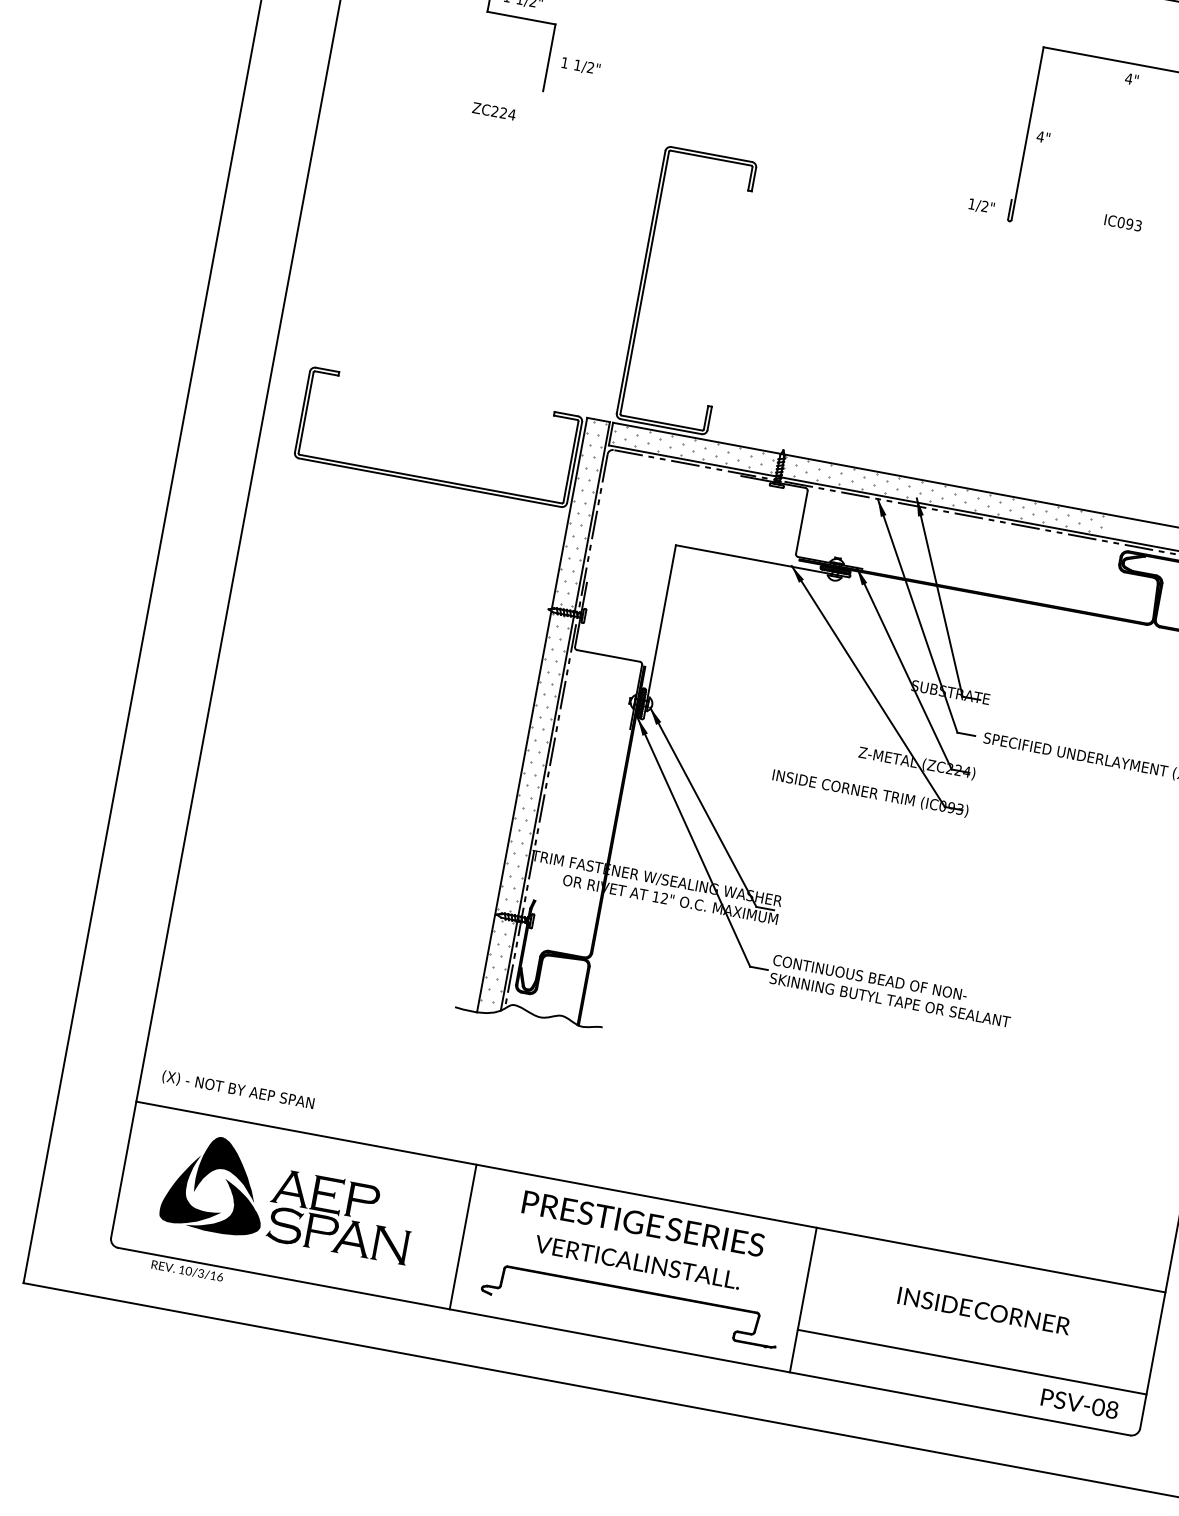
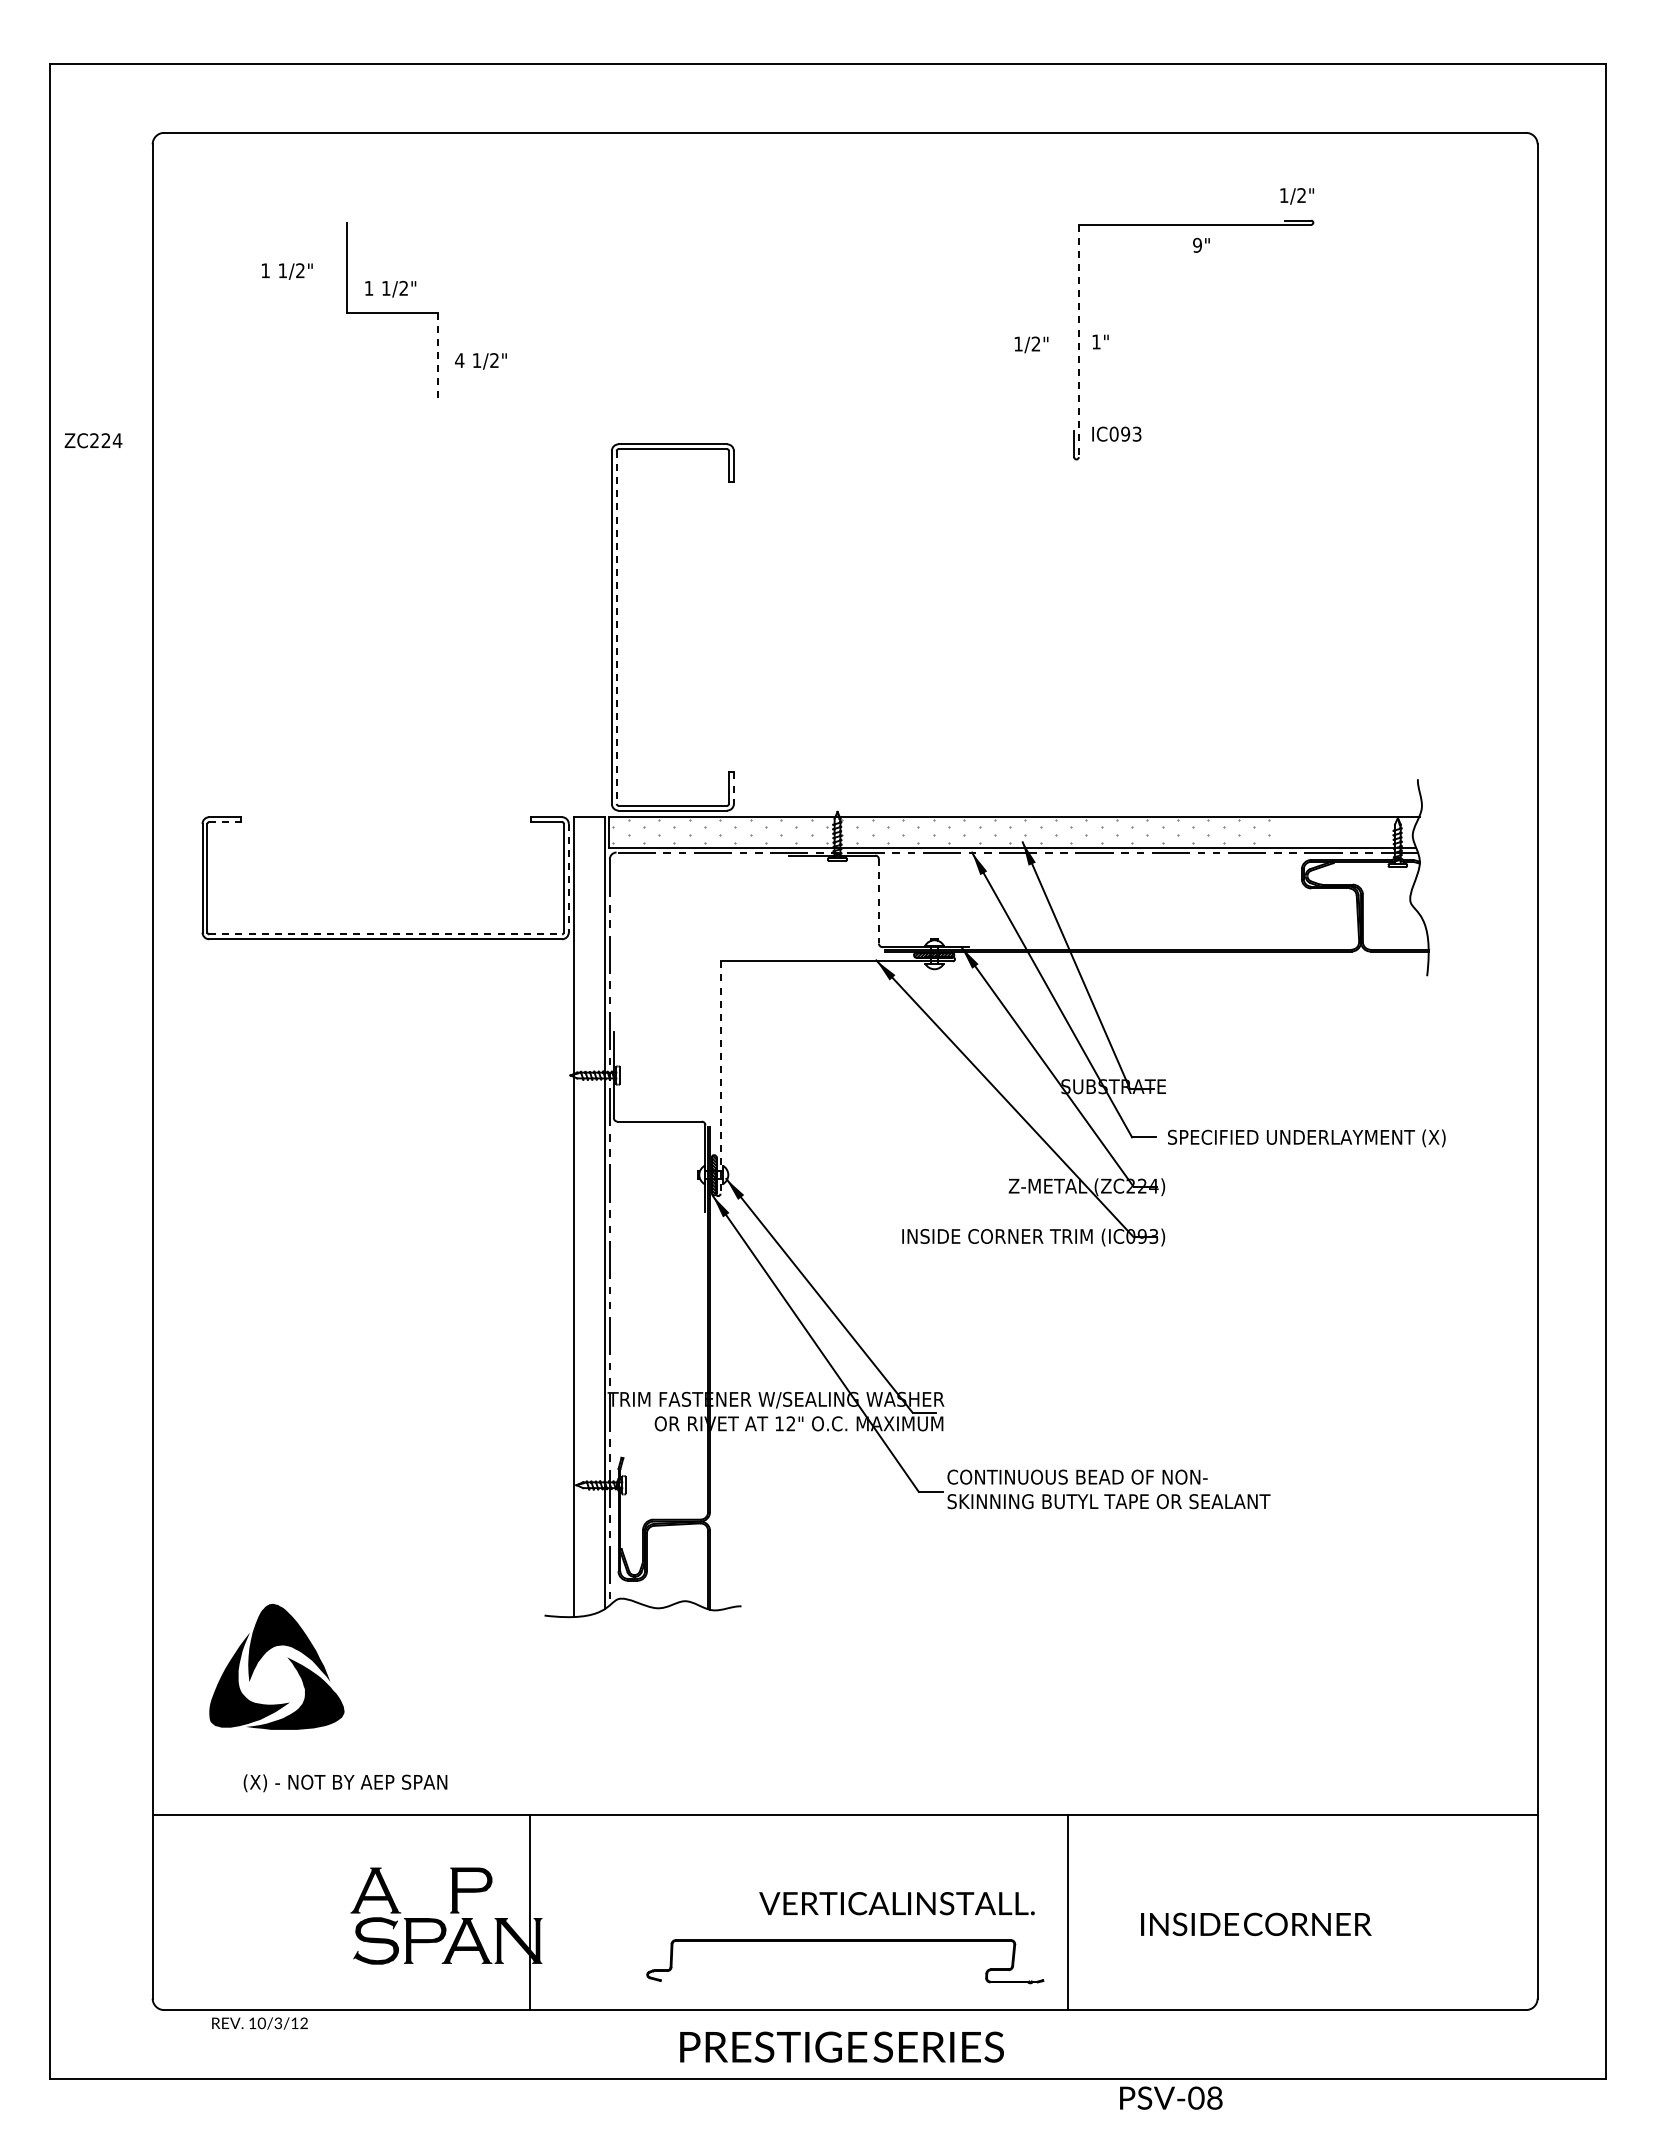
line: (549, 57) -> (438, 357), solid -> dashed
text: (564, 62) -> (459, 360), 1 -> 4
text: (1129, 78) -> (1197, 244), 4" -> 9"
text: (494, 111) -> (93, 440), moved
line: (1027, 133) -> (1078, 341), solid -> dashed
text: (1040, 136) -> (1096, 341), 4" -> 1"
text: (981, 206) -> (1031, 344), moved
text: (1123, 222) -> (1116, 433), moved
line: (644, 282) -> (616, 627), solid -> dashed
line: (326, 373) -> (224, 822), solid -> dashed
line: (709, 418) -> (733, 788), solid -> dashed
line: (574, 462) -> (568, 878), solid -> dashed
line: (431, 479) -> (386, 934), solid -> dashed
line: (801, 522) -> (878, 901), solid -> dashed
line: (659, 632) -> (720, 1078), solid -> dashed
hatch: (543, 711) -> (588, 1209), removed
text: (238, 1090) -> (345, 1783), moved
part: (225, 1178) -> (287, 1657), moved
fill: (327, 1194) -> (423, 1890), removed
text: (643, 1223) -> (841, 2046), moved
line: (463, 1236) -> (529, 1912), moved
text: (637, 1262) -> (896, 1903), moved
text: (219, 1276) -> (303, 2022), 10/3/16 -> 10/3/12
text: (984, 1310) -> (1256, 1923), moved
line: (971, 1361) -> (1302, 1952), removed
text: (1080, 1403) -> (1171, 2097), moved

